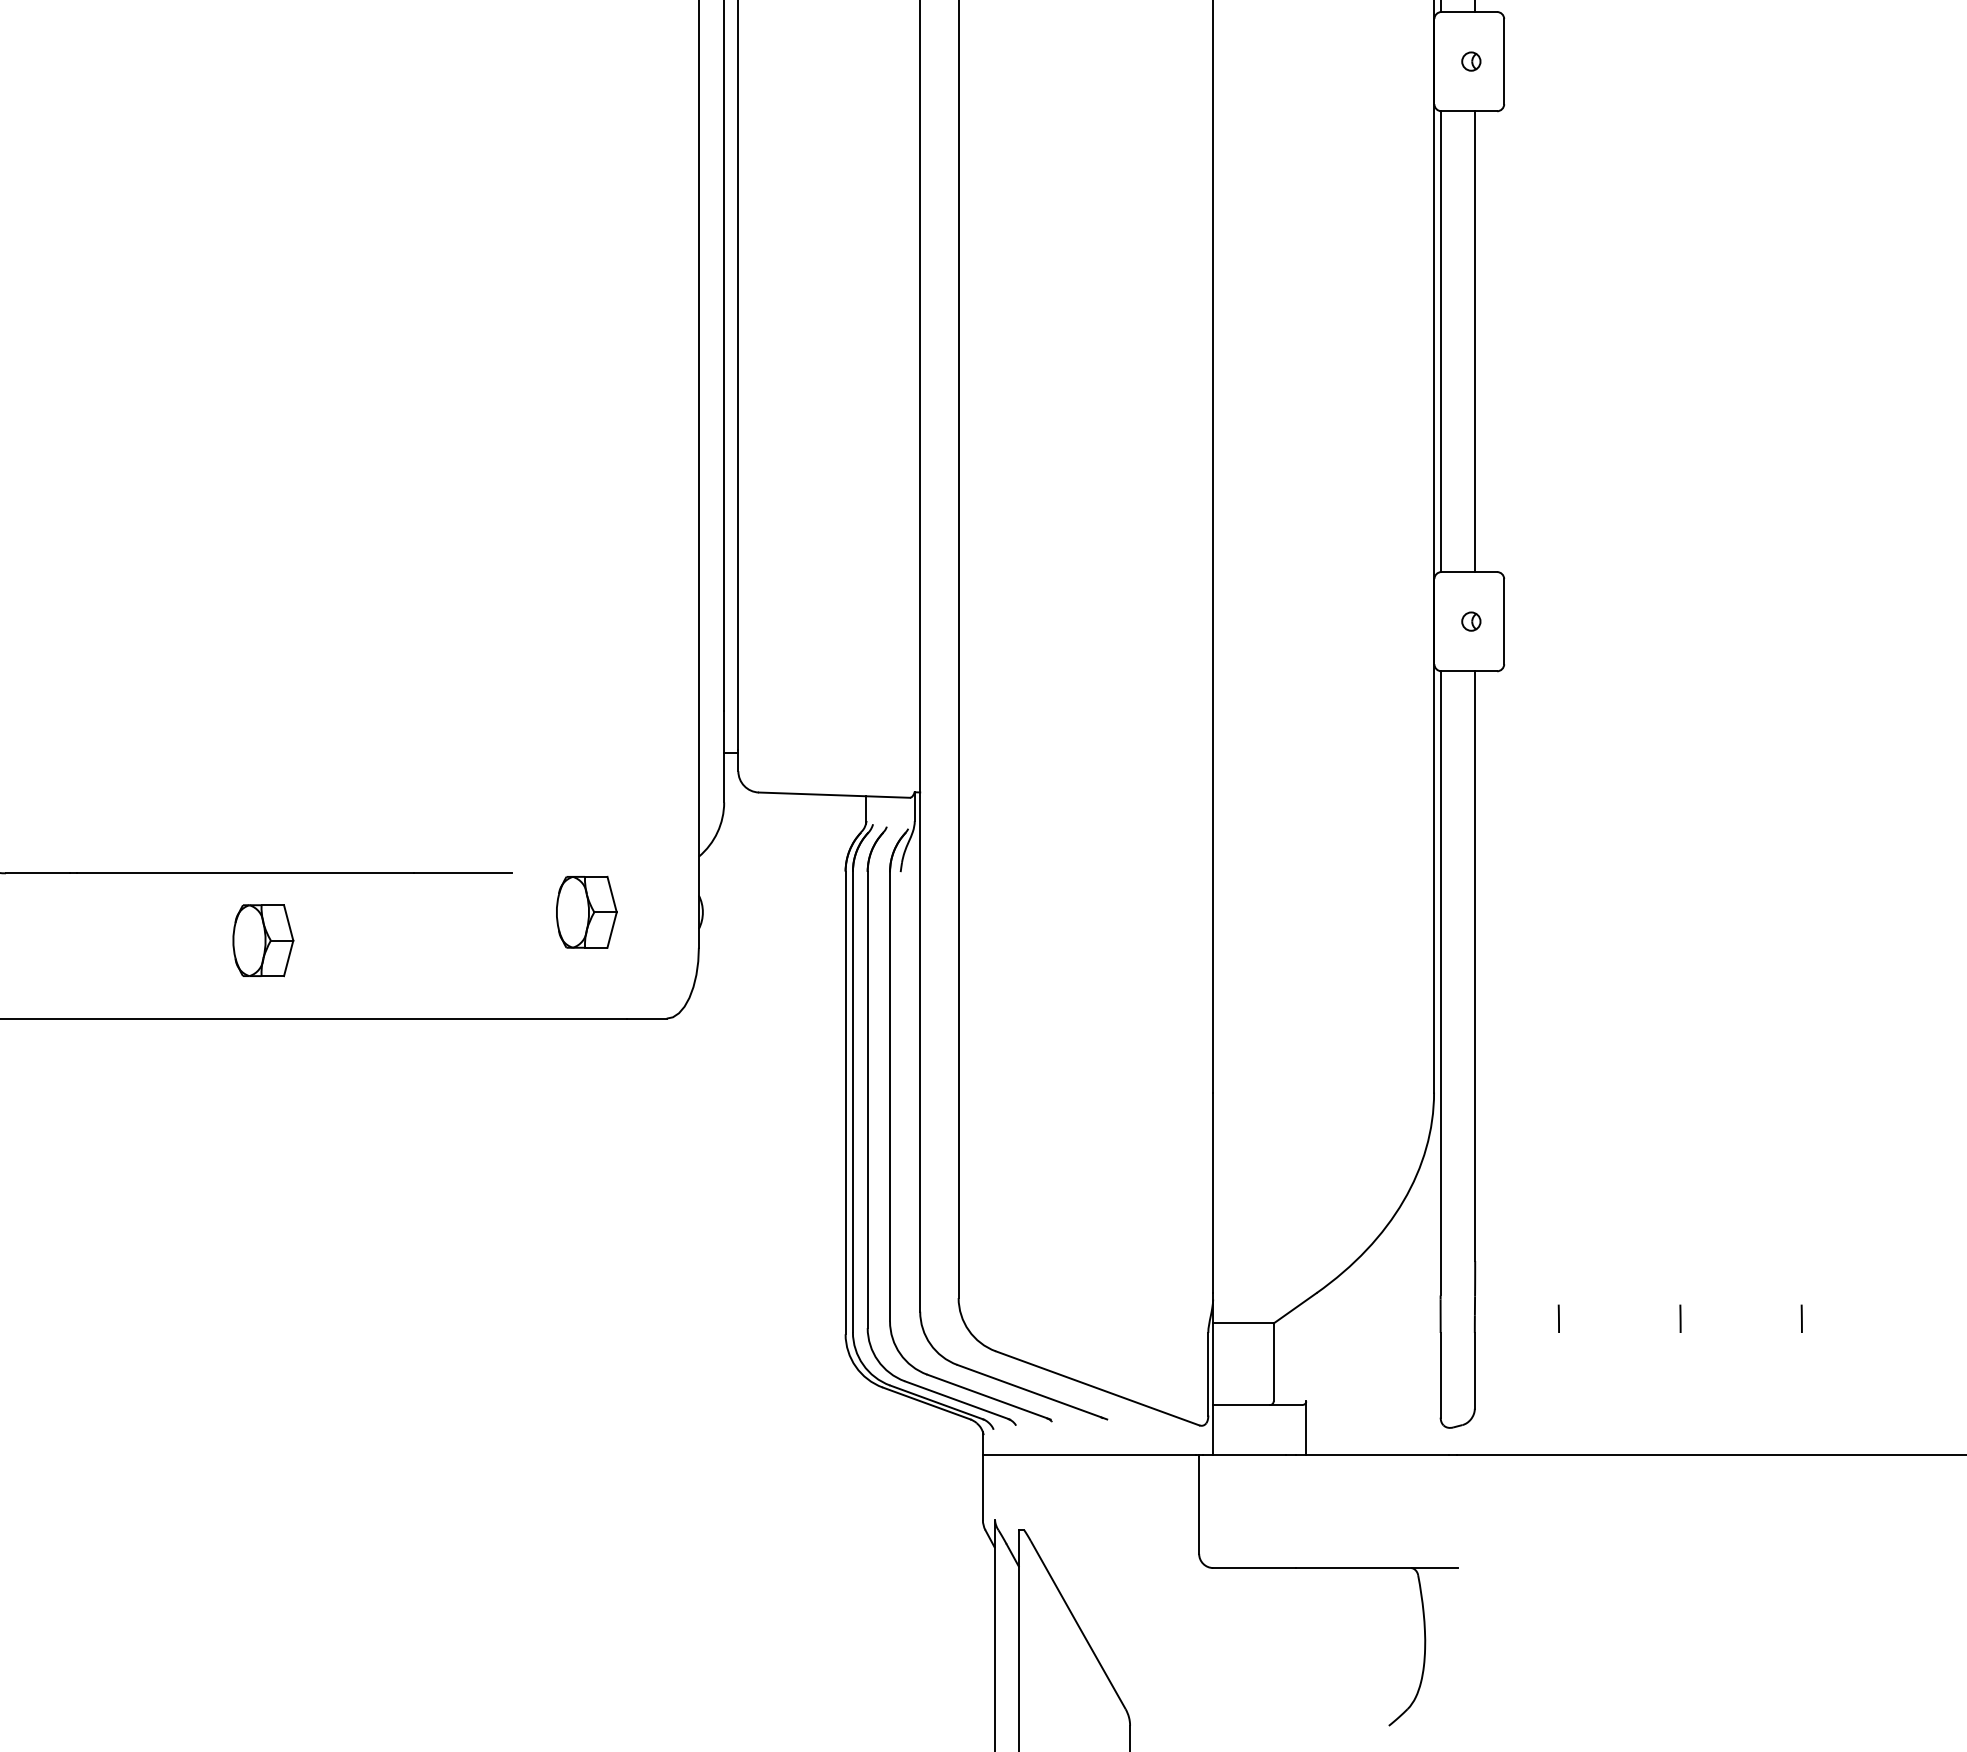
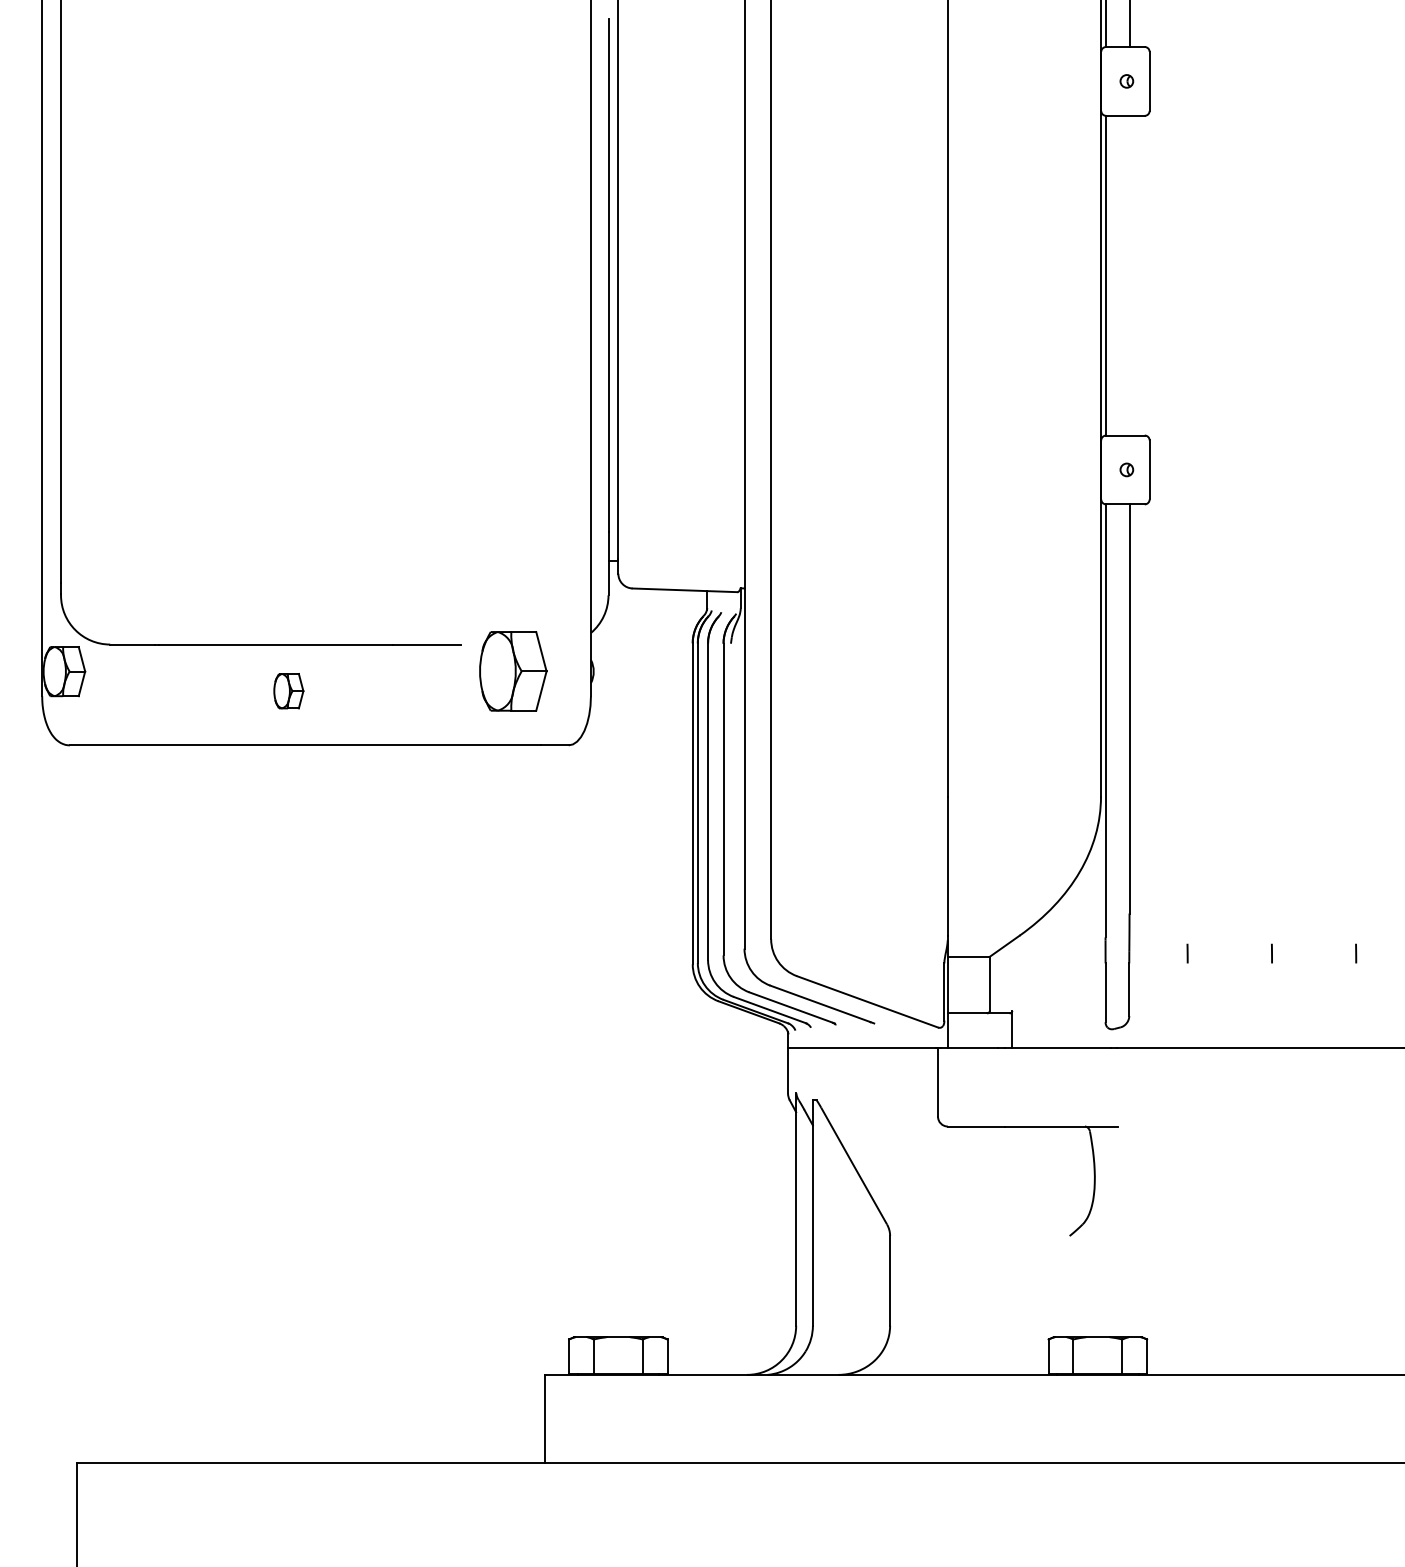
line: (1475, 341) -> (1129, 275), removed
part: (585, 912) -> (512, 671), size x1.6
part: (262, 939) -> (288, 690), size x0.7

